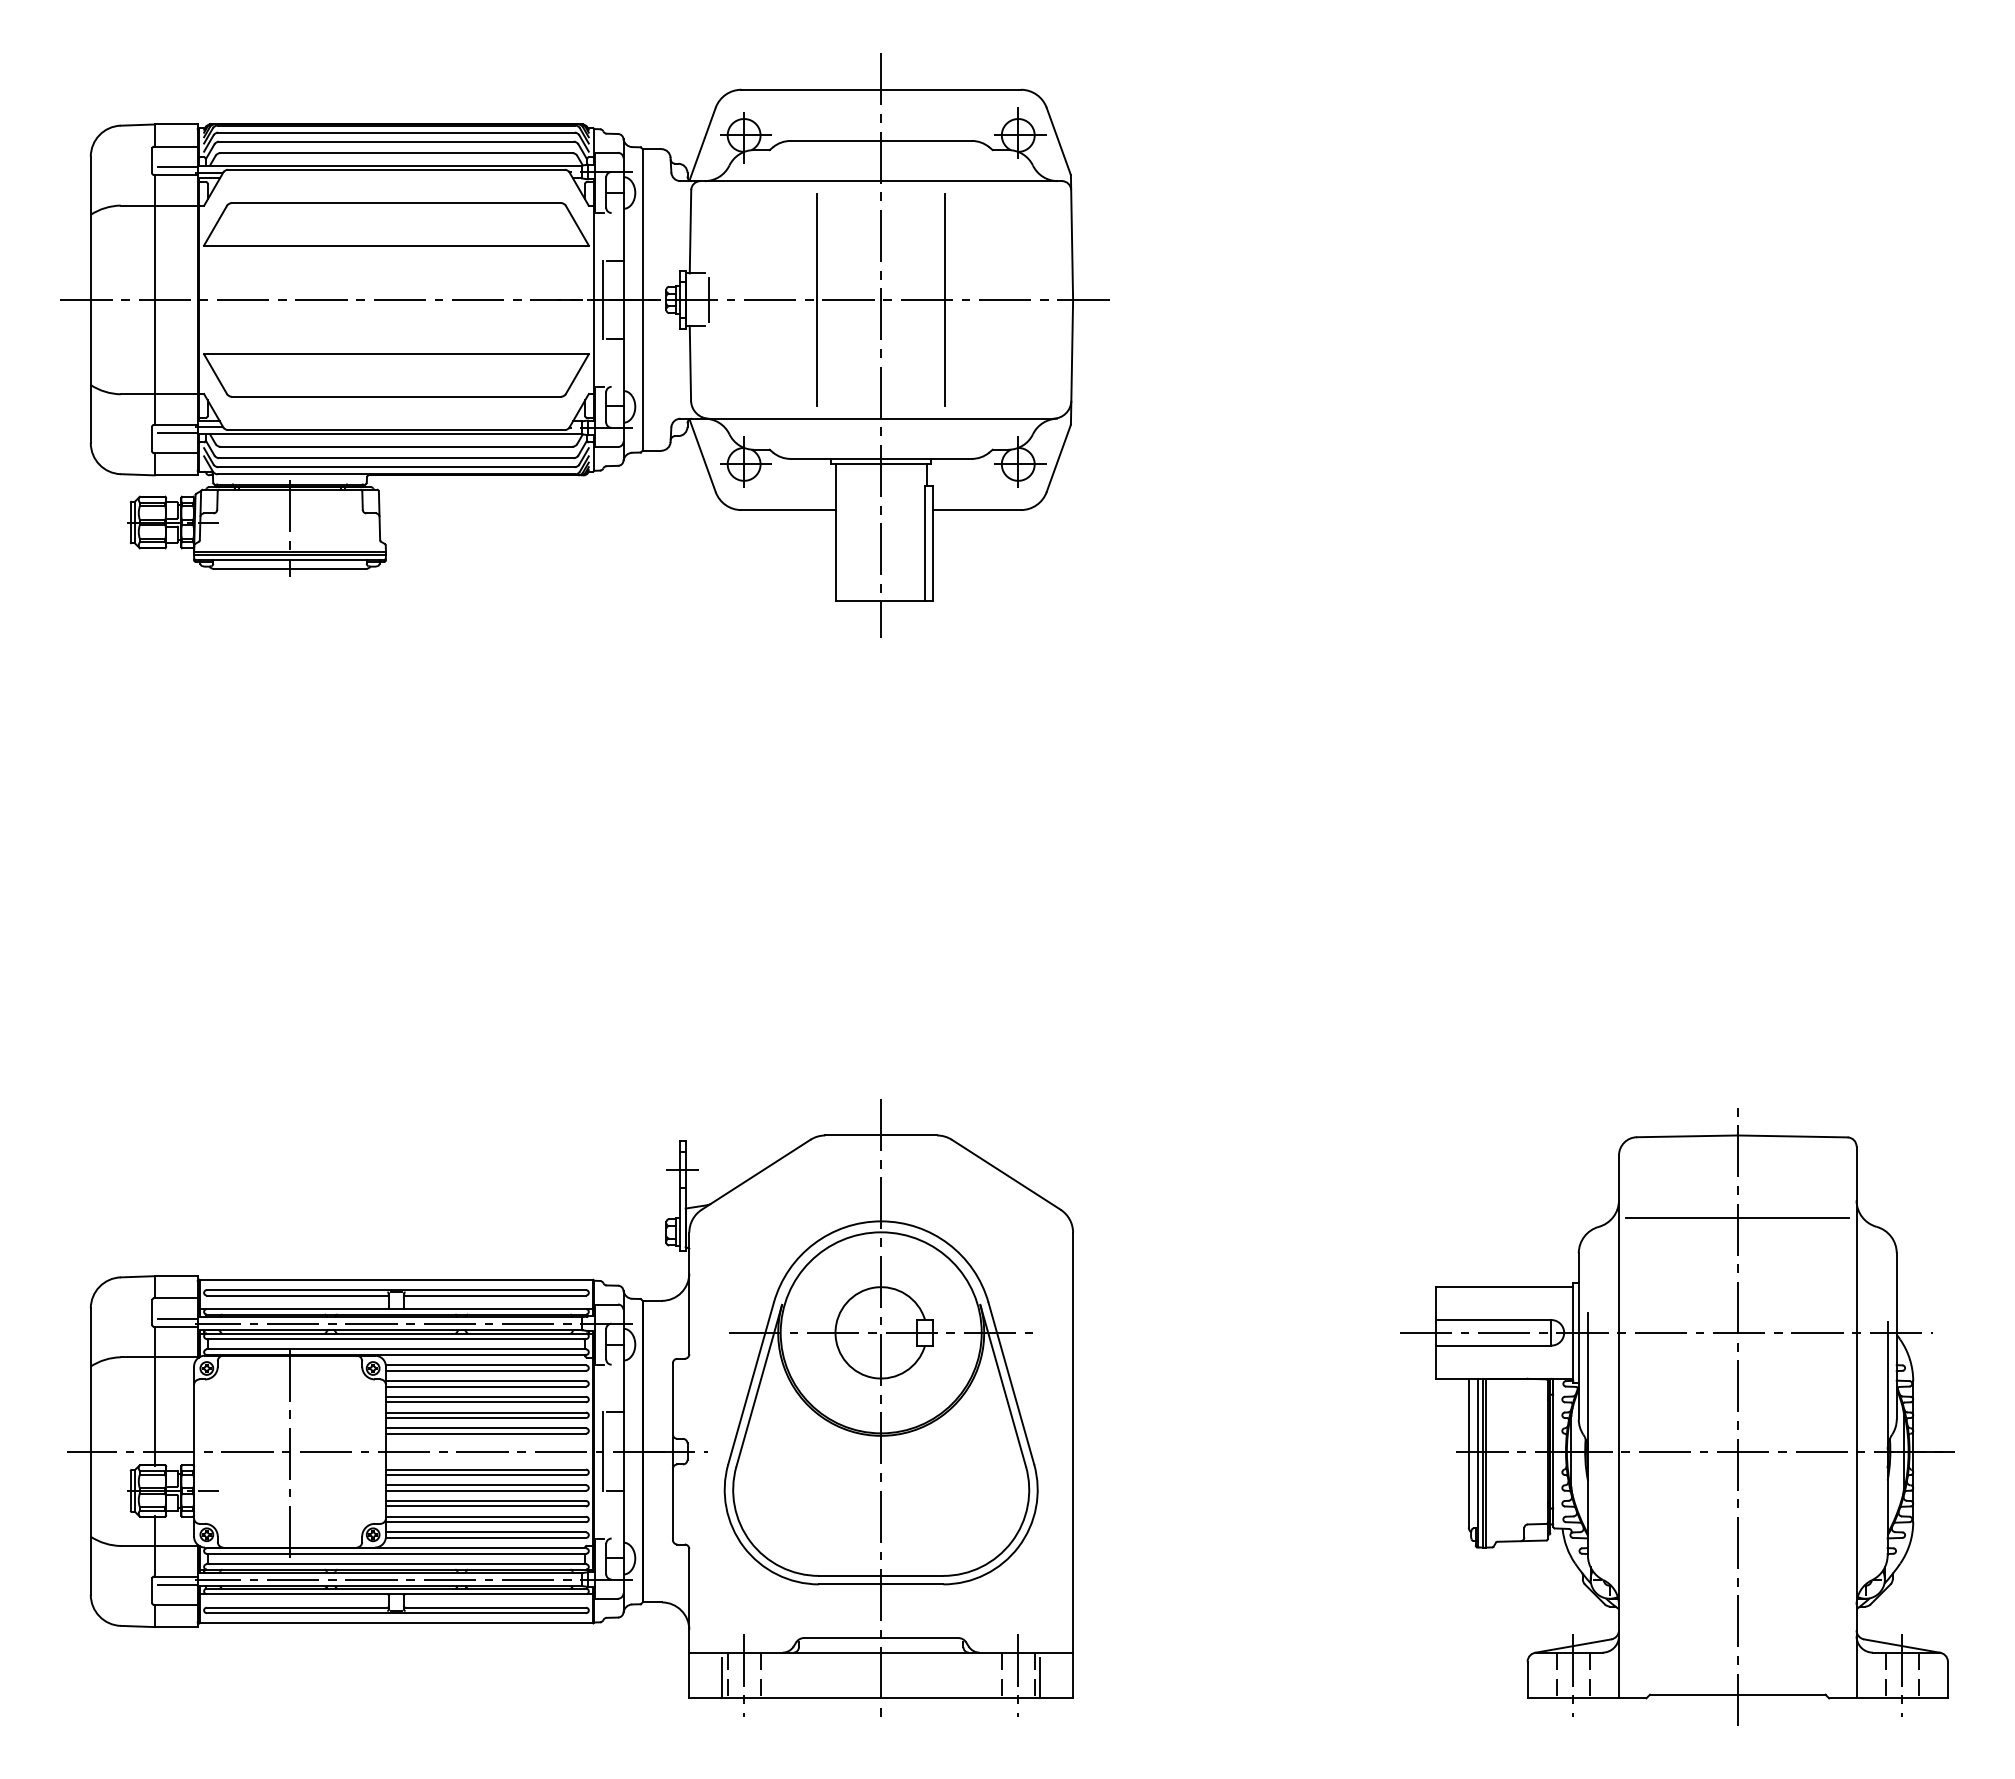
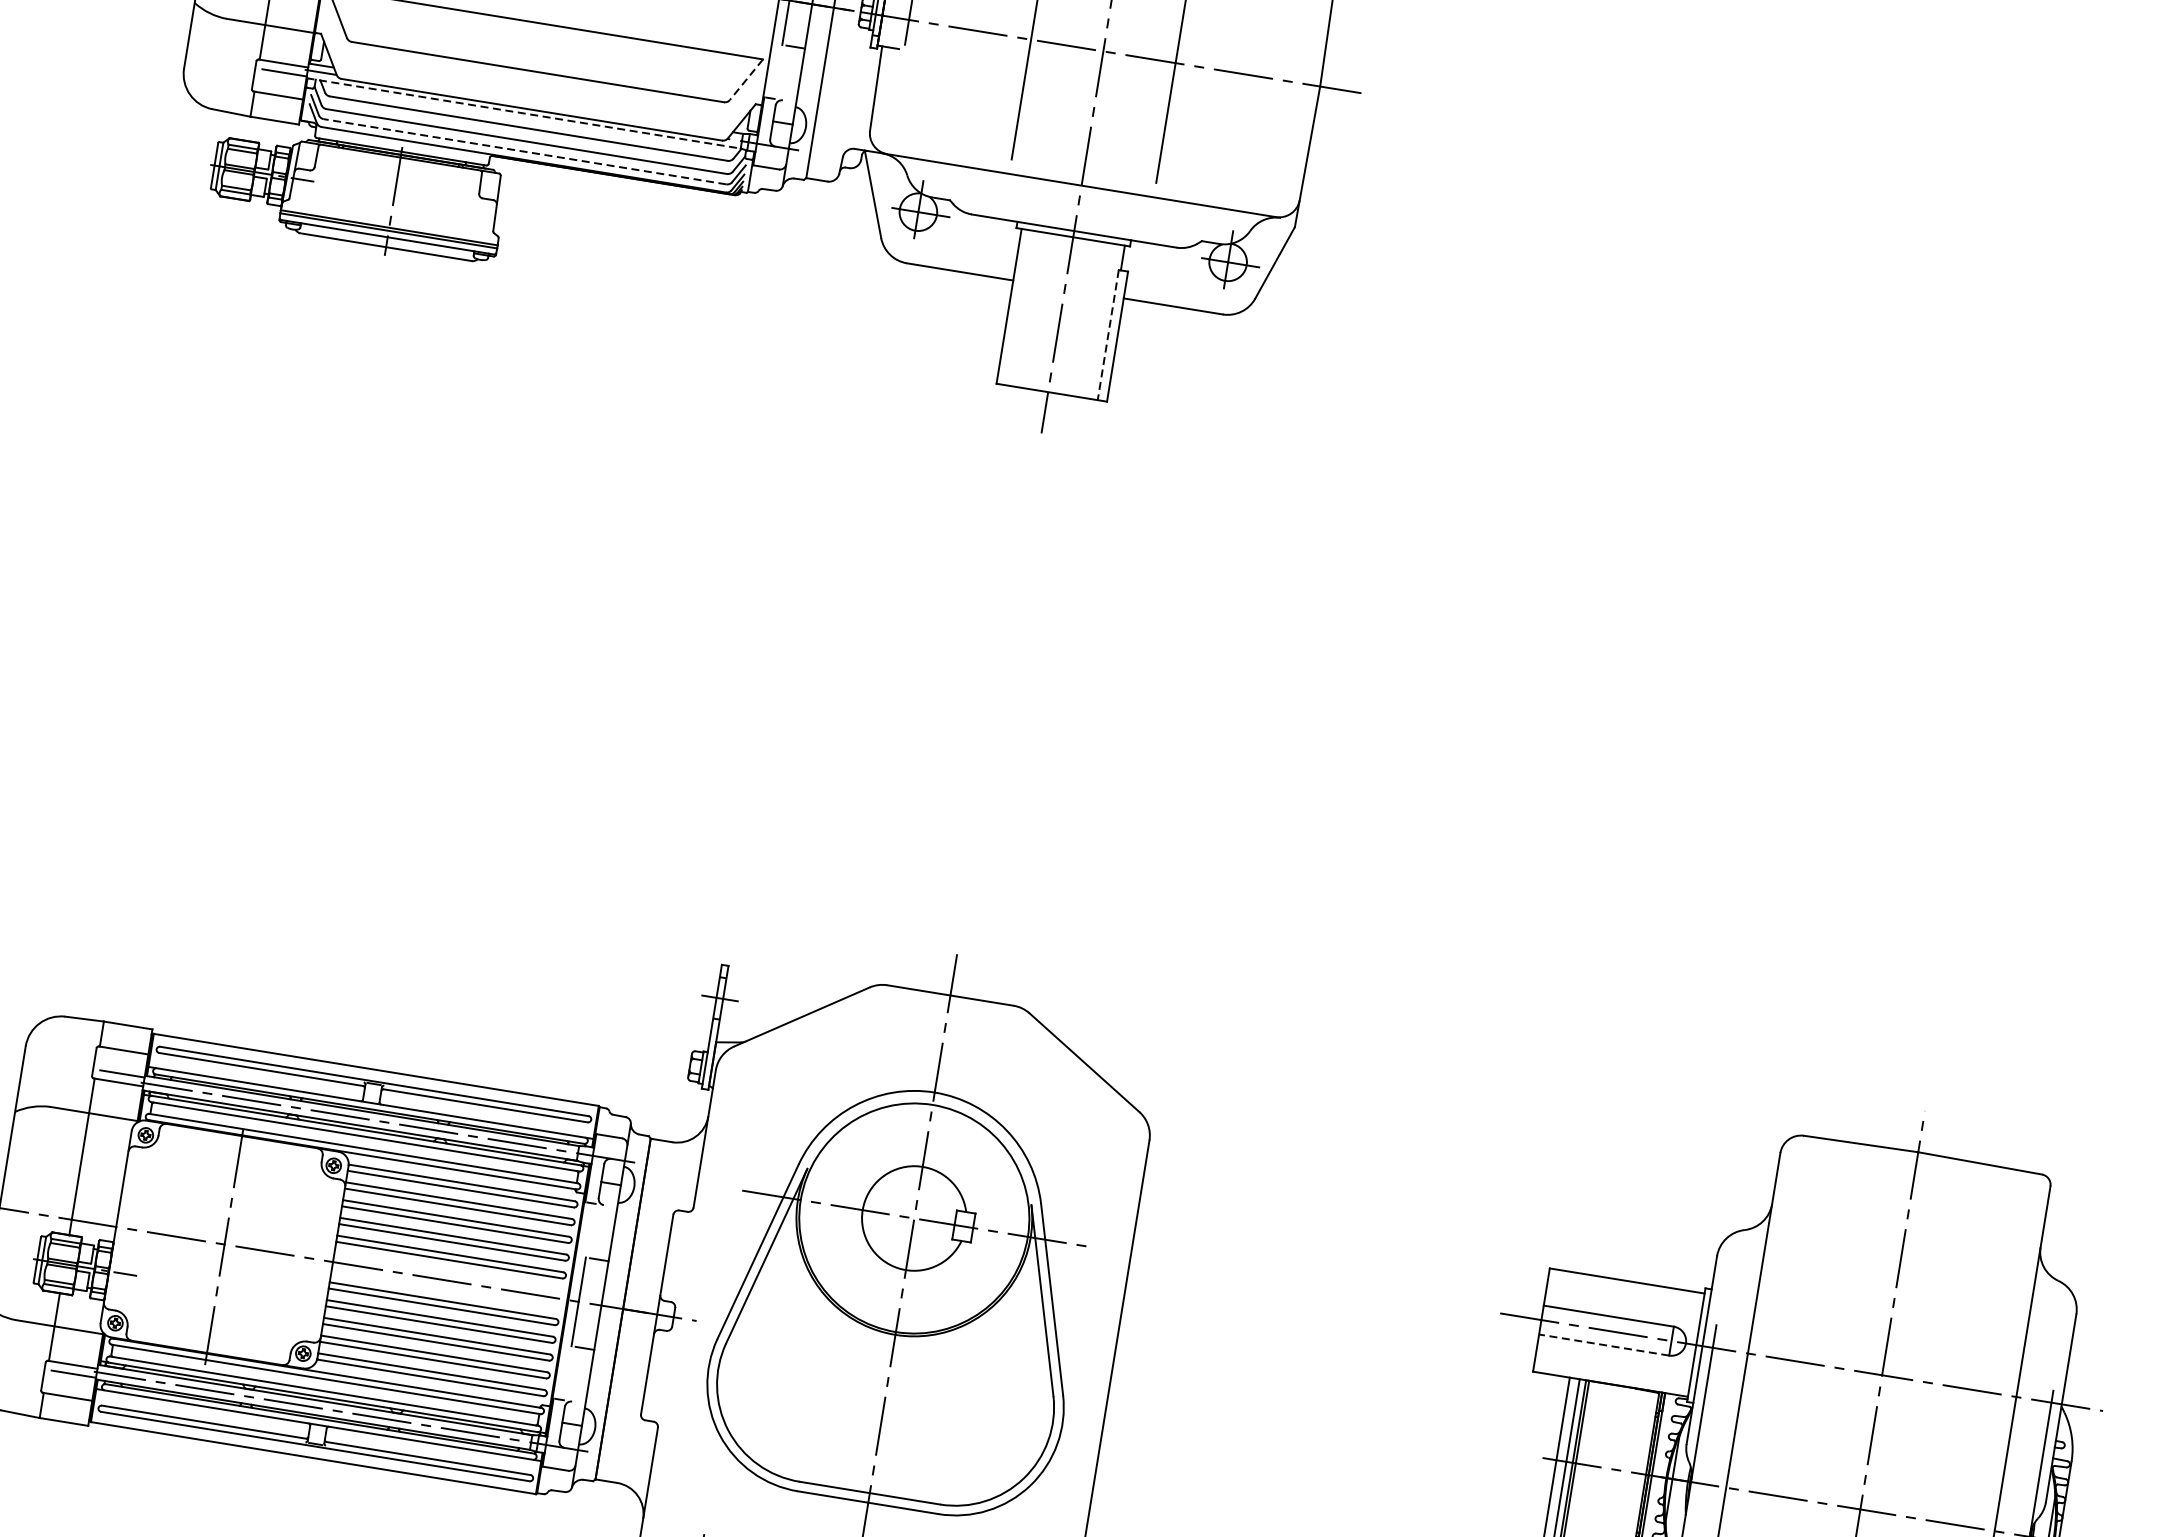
line: (577, 374) -> (746, 80), solid -> dashed
line: (390, 434) -> (524, 113), solid -> dashed
line: (395, 467) -> (523, 151), solid -> dashed
line: (925, 543) -> (1108, 334), solid -> dashed
line: (1737, 1217) -> (1902, 1244), removed
line: (1493, 1345) -> (1603, 1344), solid -> dashed

